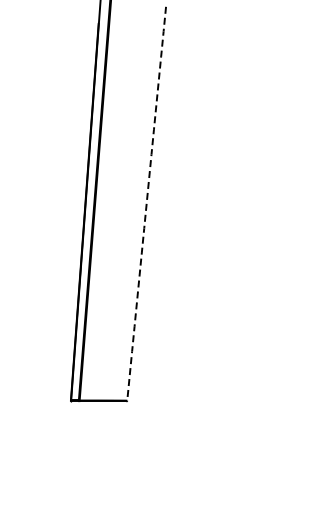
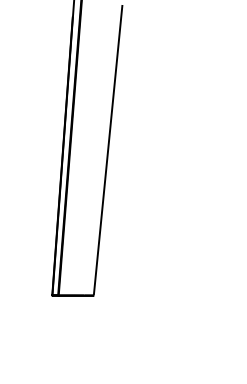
arc: (146, 203) -> (108, 149), dashed -> solid

